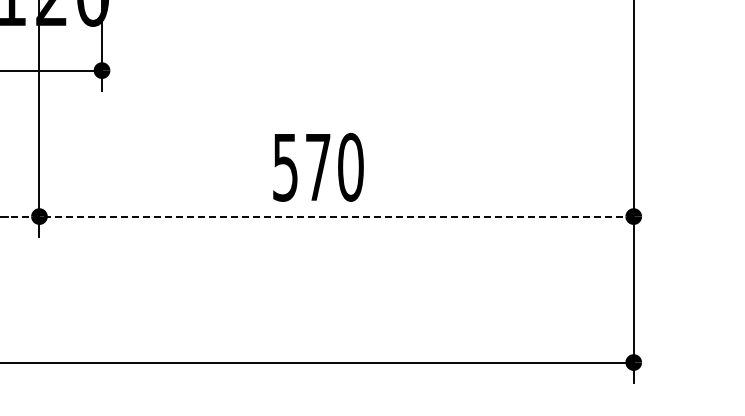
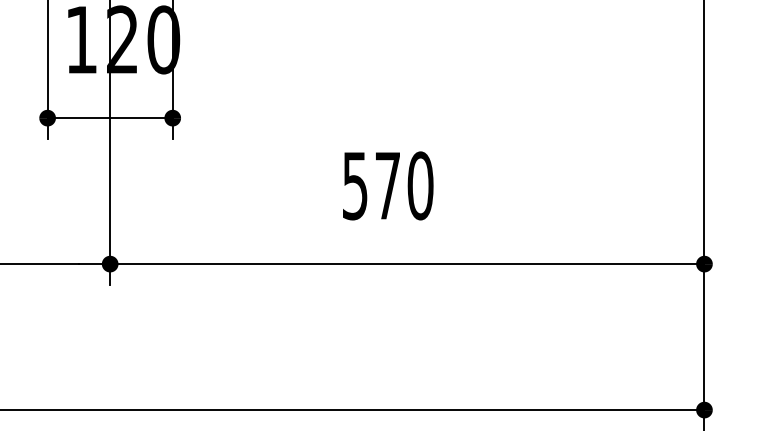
text: (318, 166) -> (388, 185), moved
line: (320, 216) -> (391, 264), dashed -> solid

